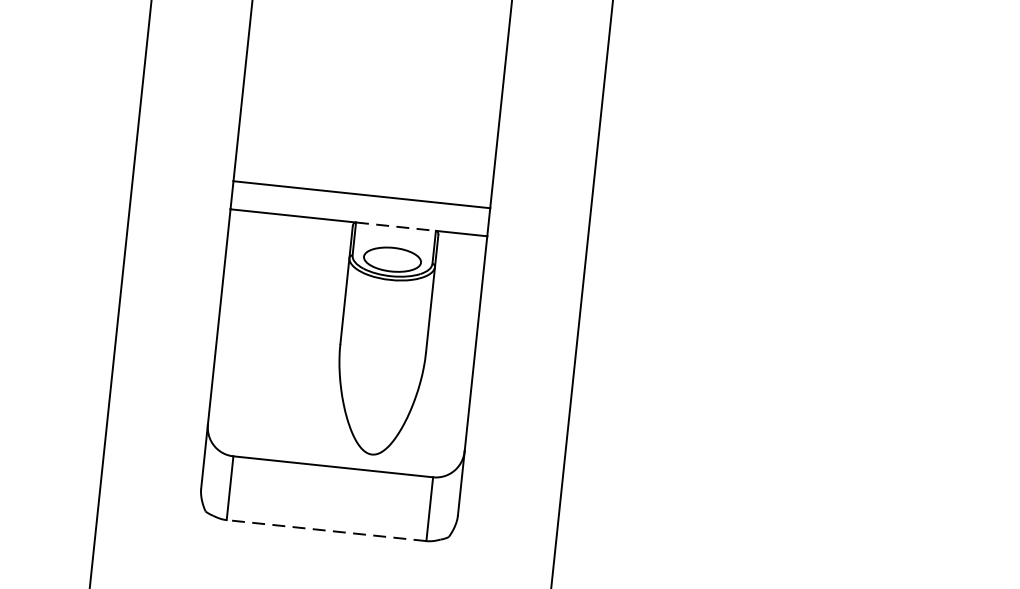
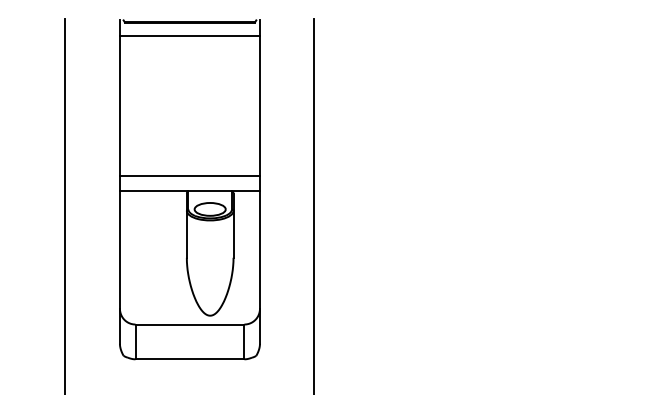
line: (396, 226) -> (210, 191), dashed -> solid
line: (325, 530) -> (189, 359), dashed -> solid

